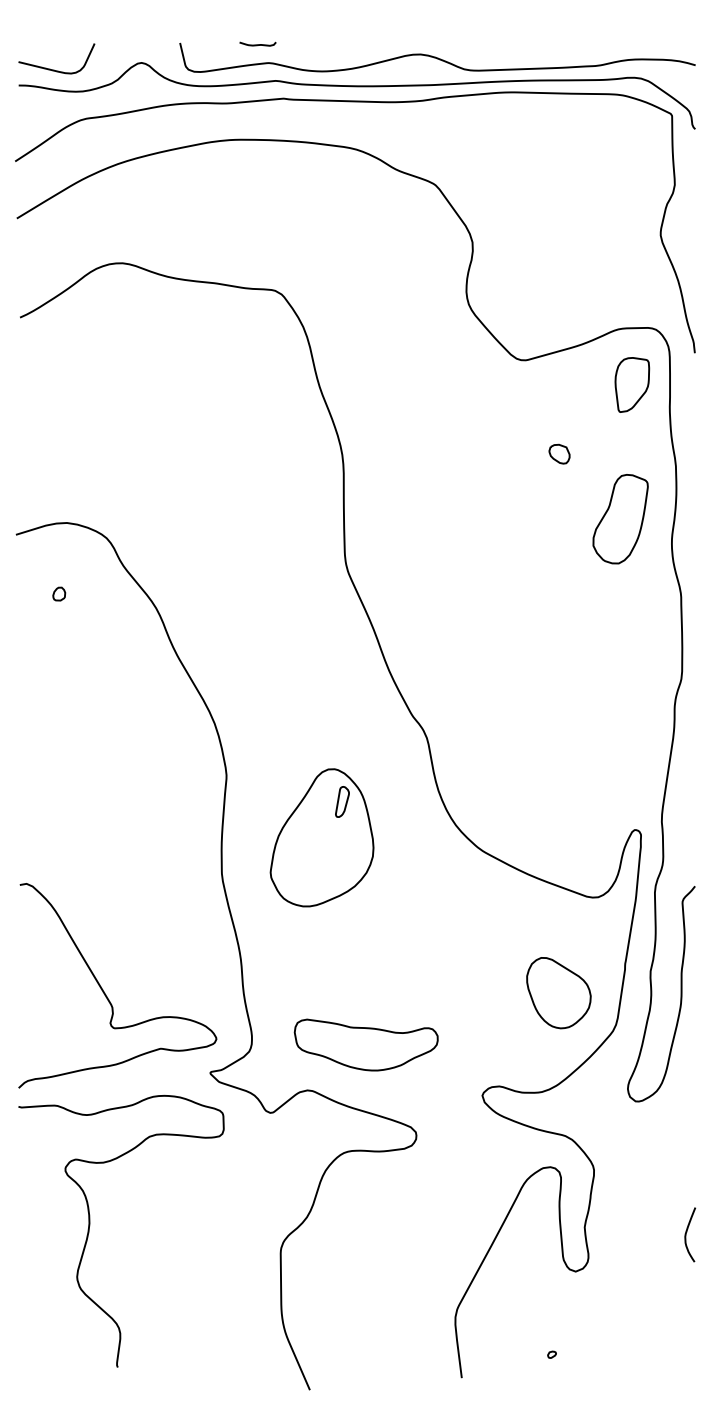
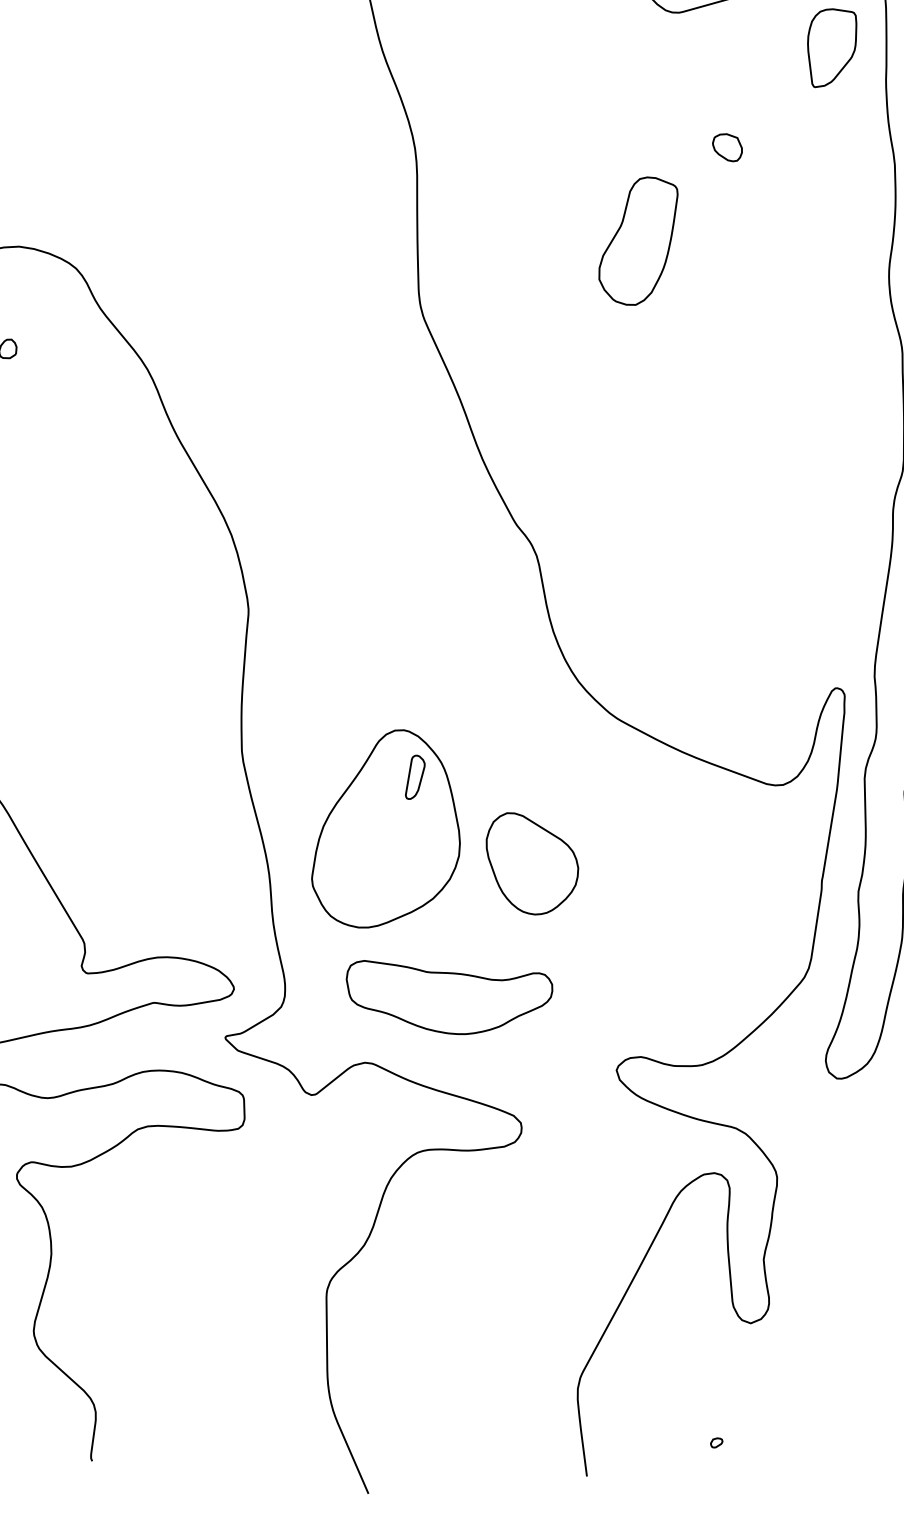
part: (620, 519) -> (638, 241), moved
part: (321, 837) -> (385, 828), moved
part: (558, 993) -> (531, 864), moved

